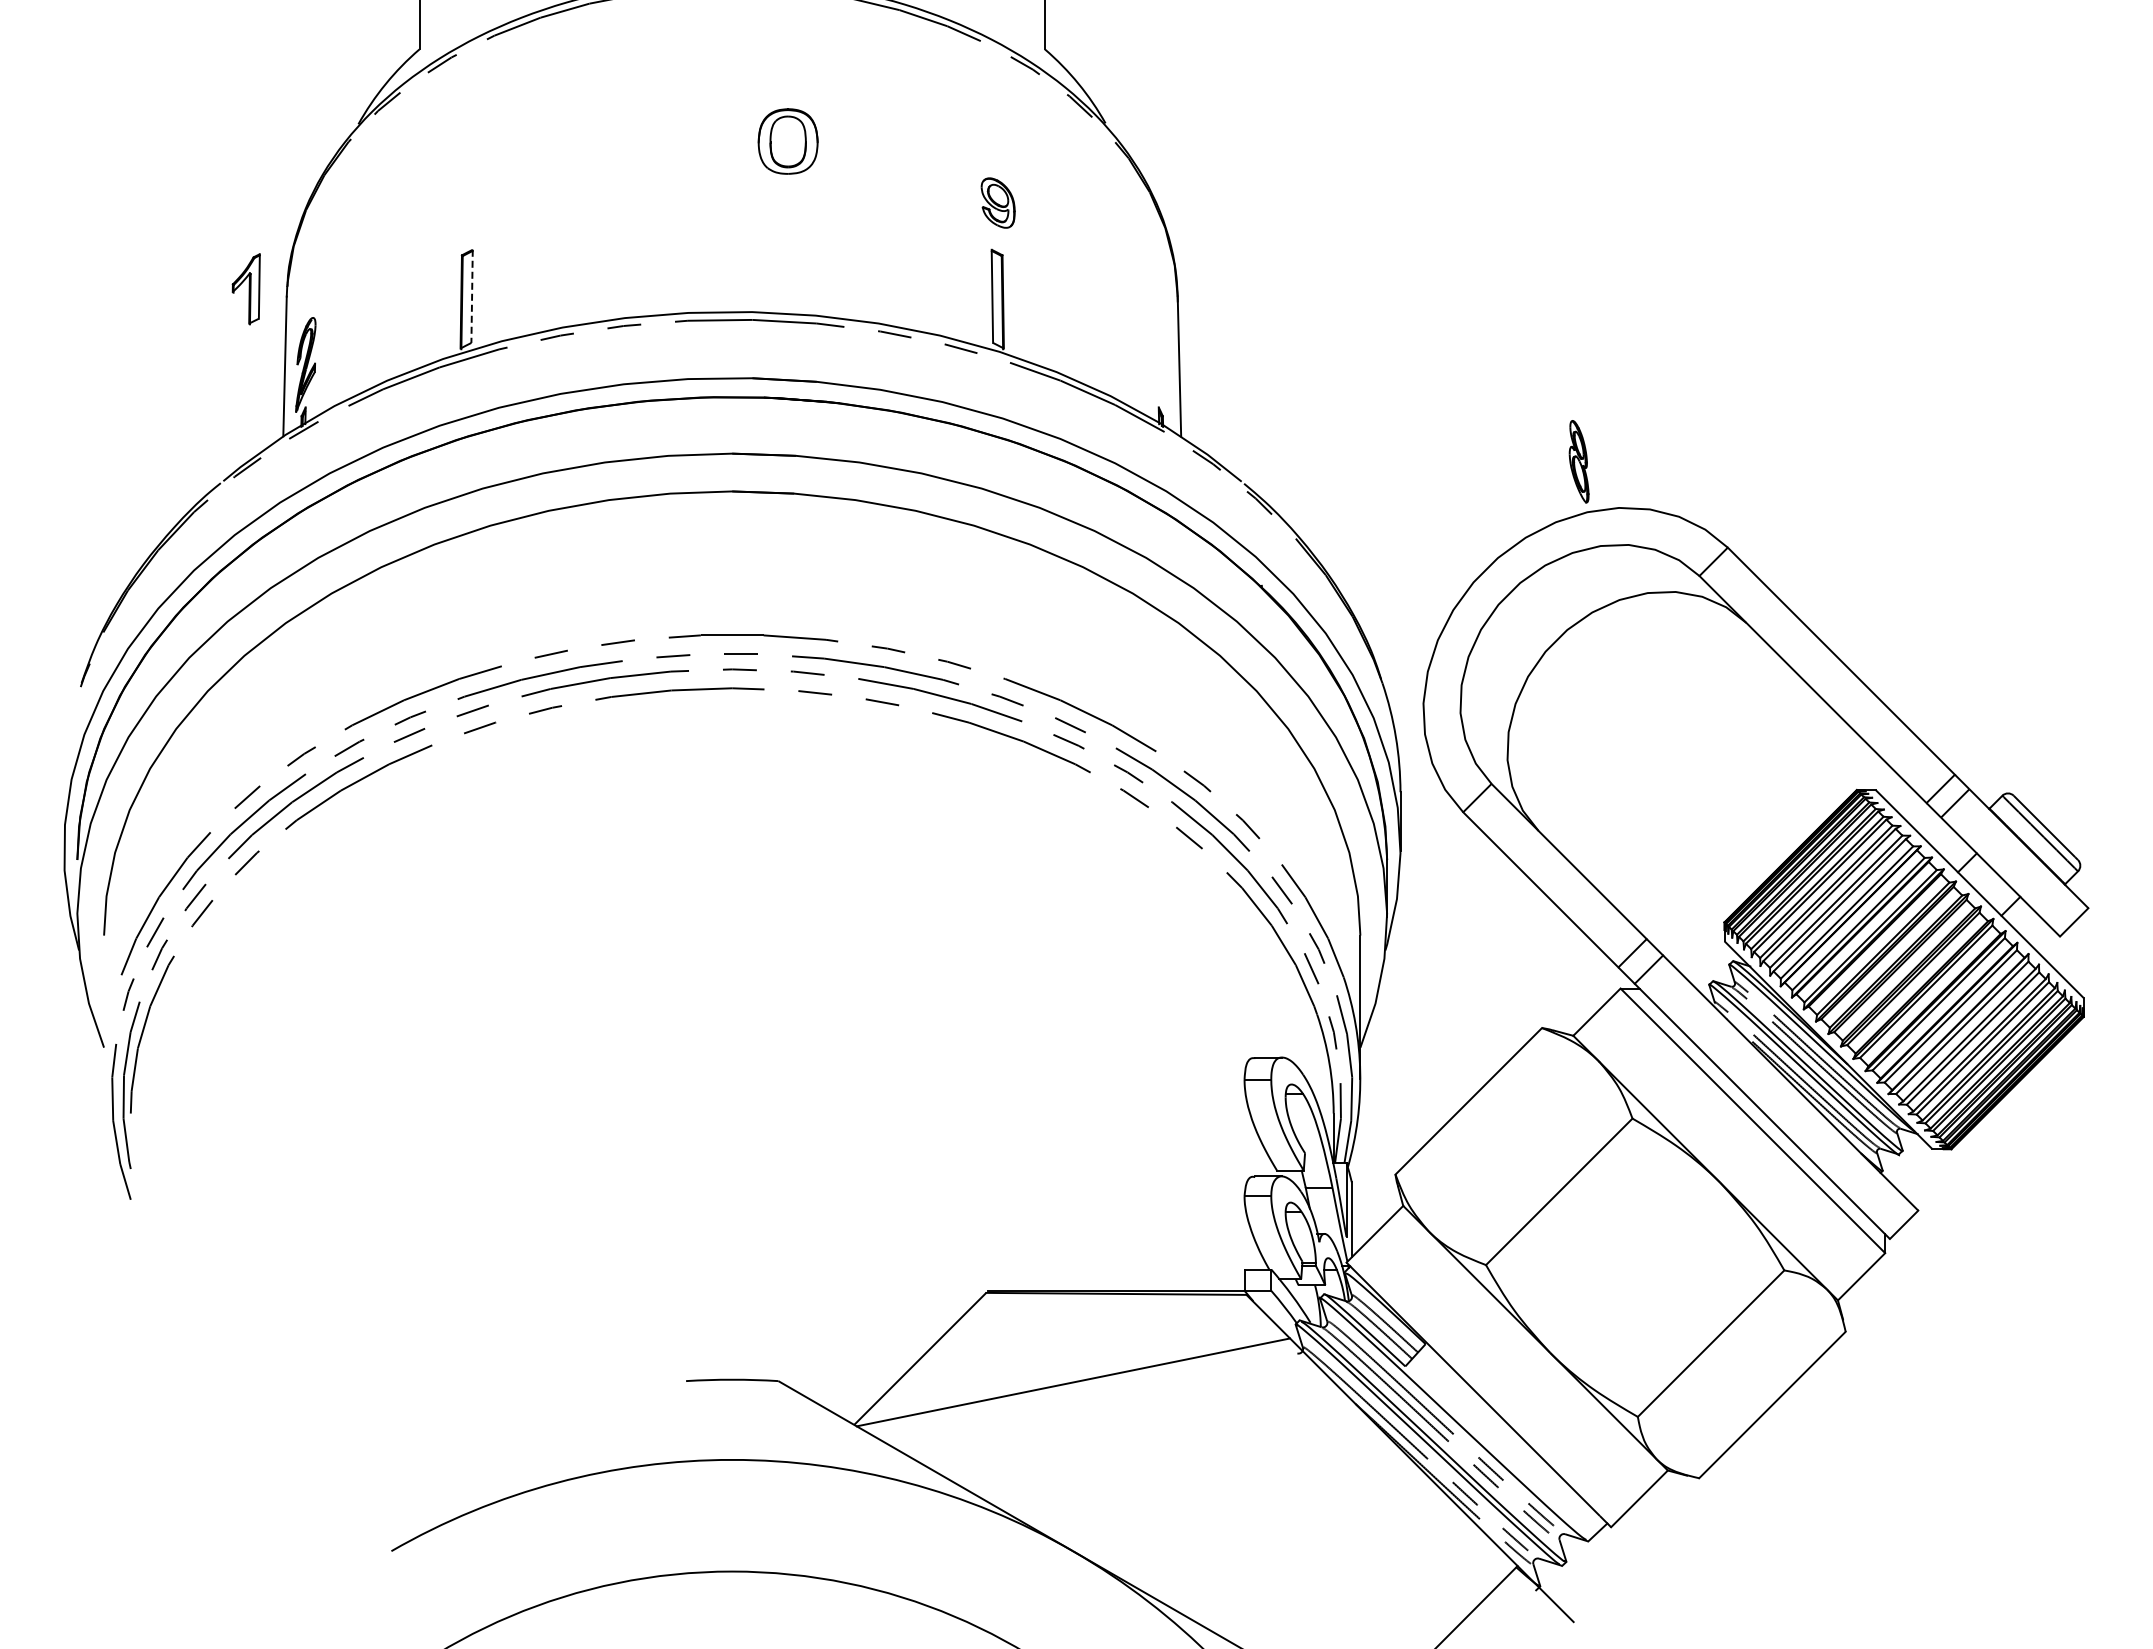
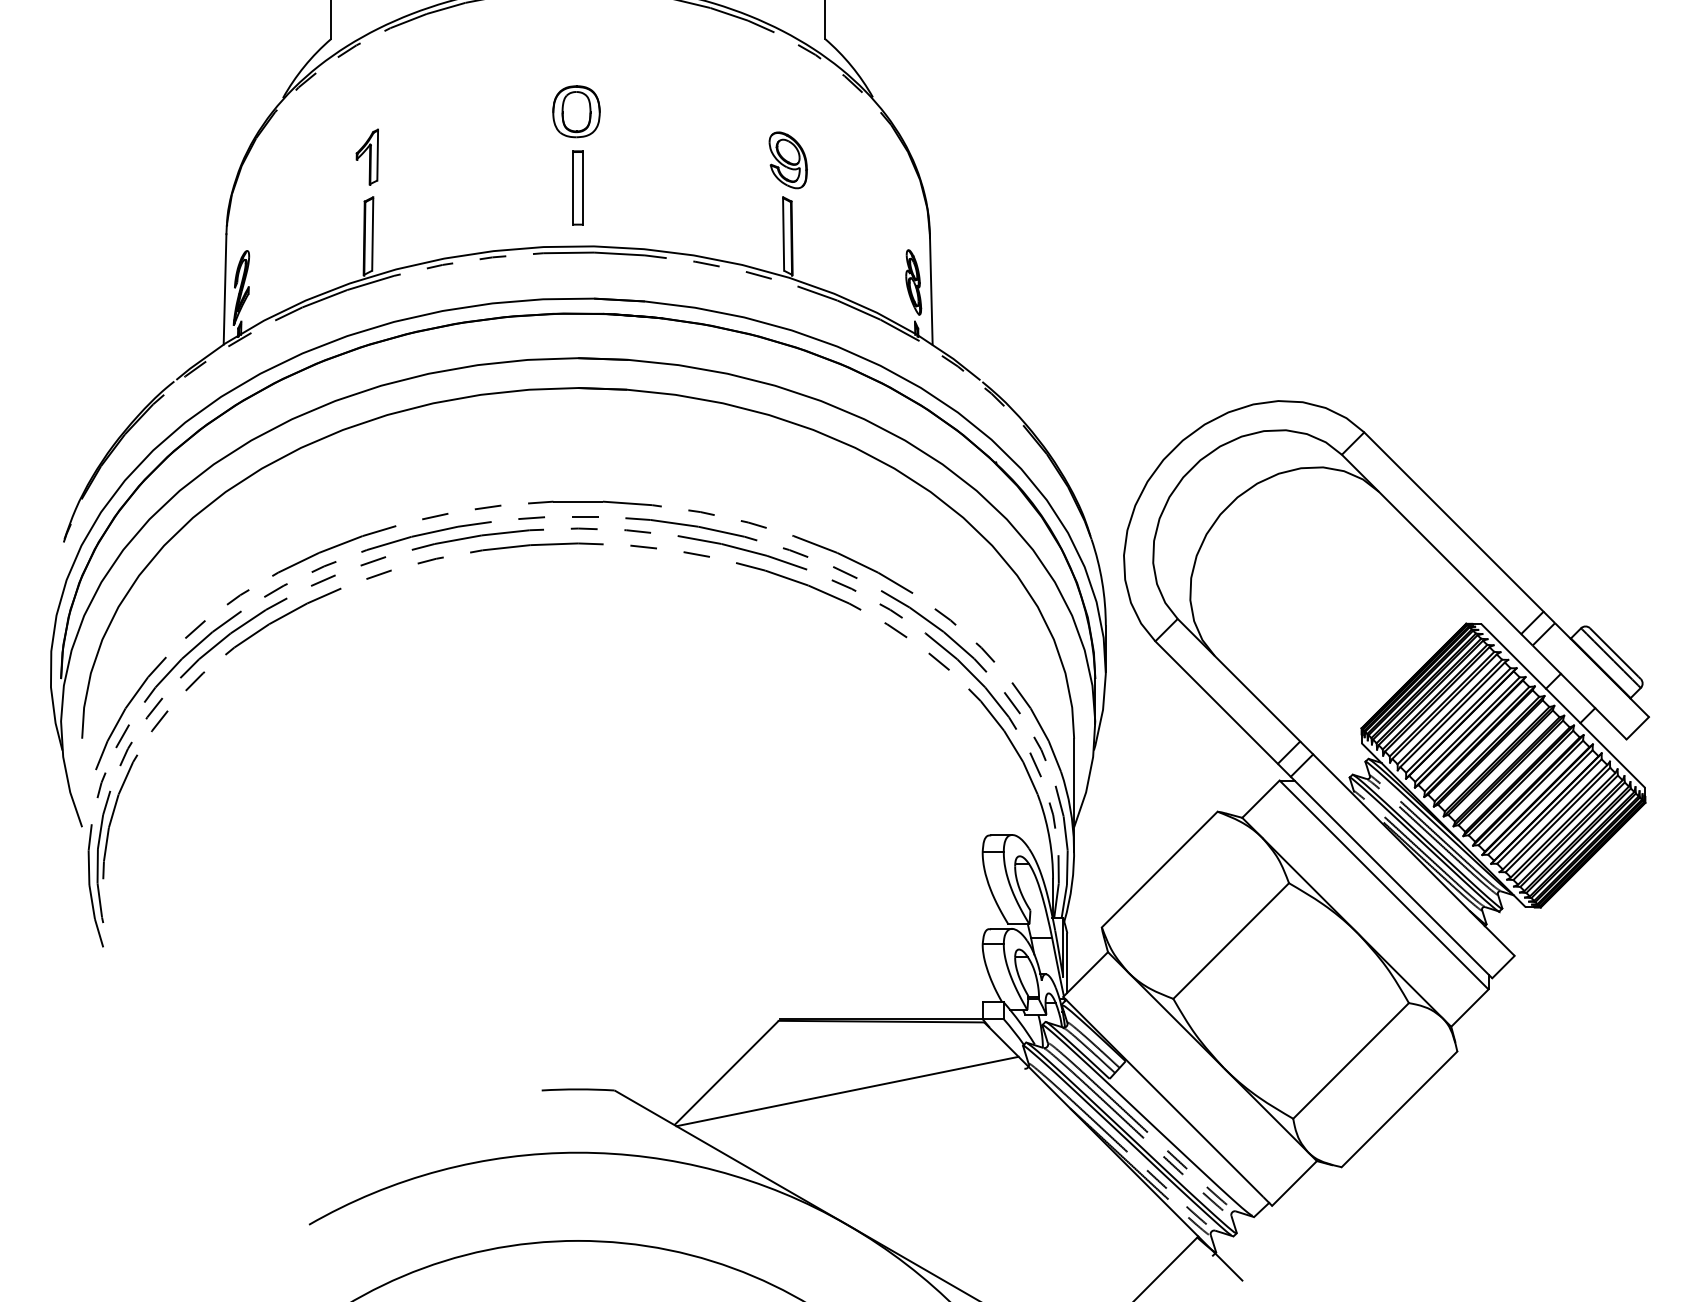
part: (787, 141) -> (576, 111), moved
part: (997, 202) -> (787, 159), size x1.43
part: (732, 237) -> (578, 187), added
part: (245, 289) -> (366, 157), moved
line: (472, 296) -> (373, 234), dashed -> solid
part: (1578, 461) -> (913, 282), moved

